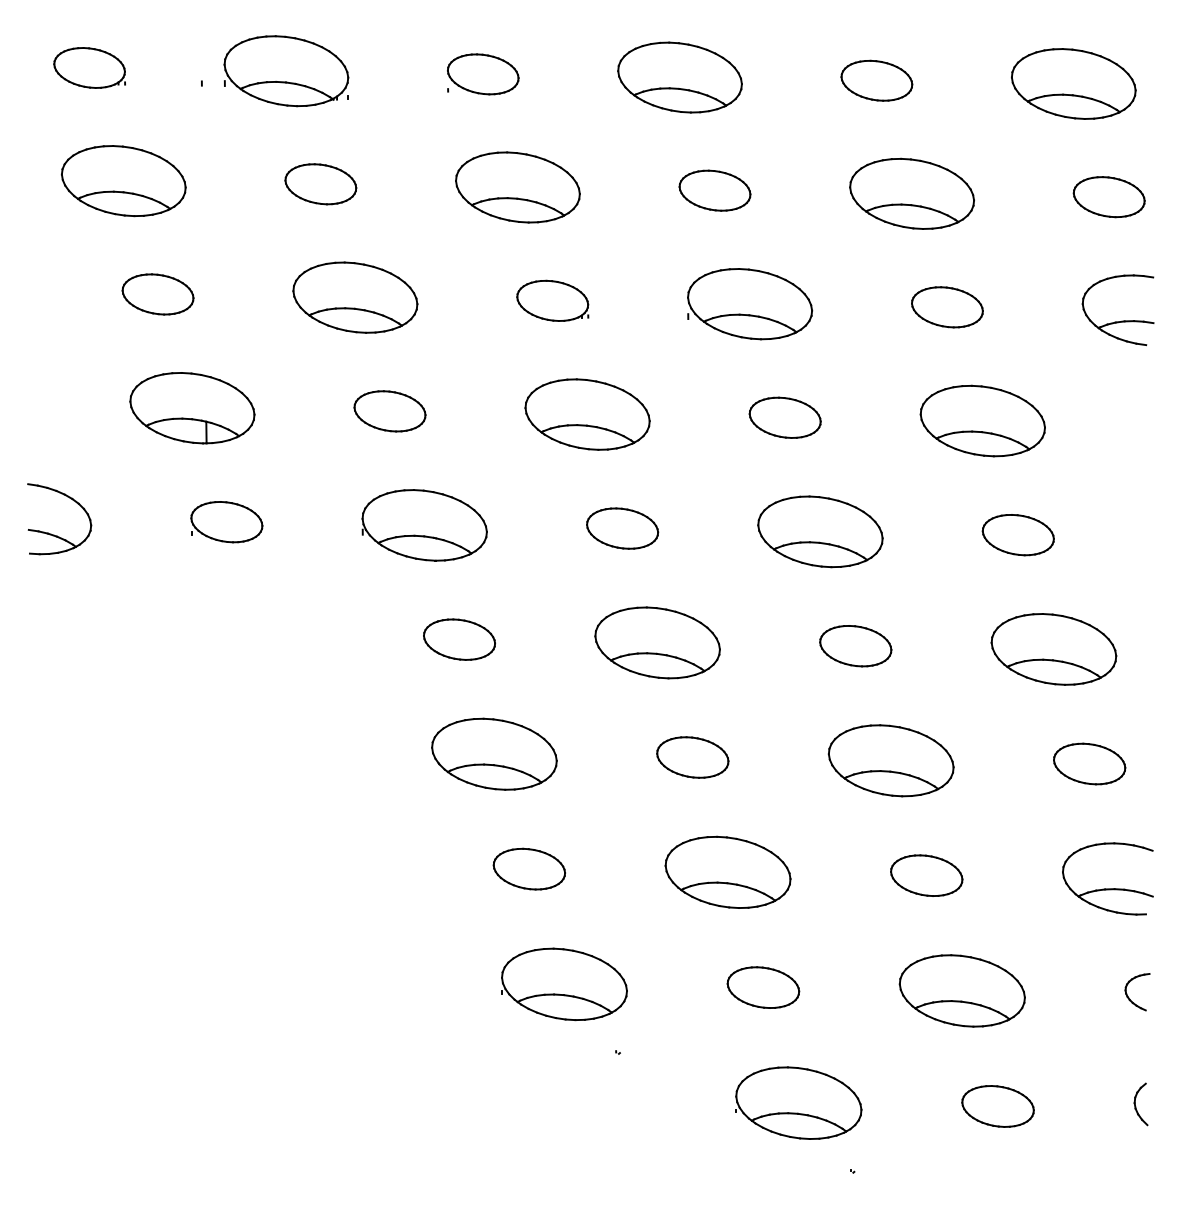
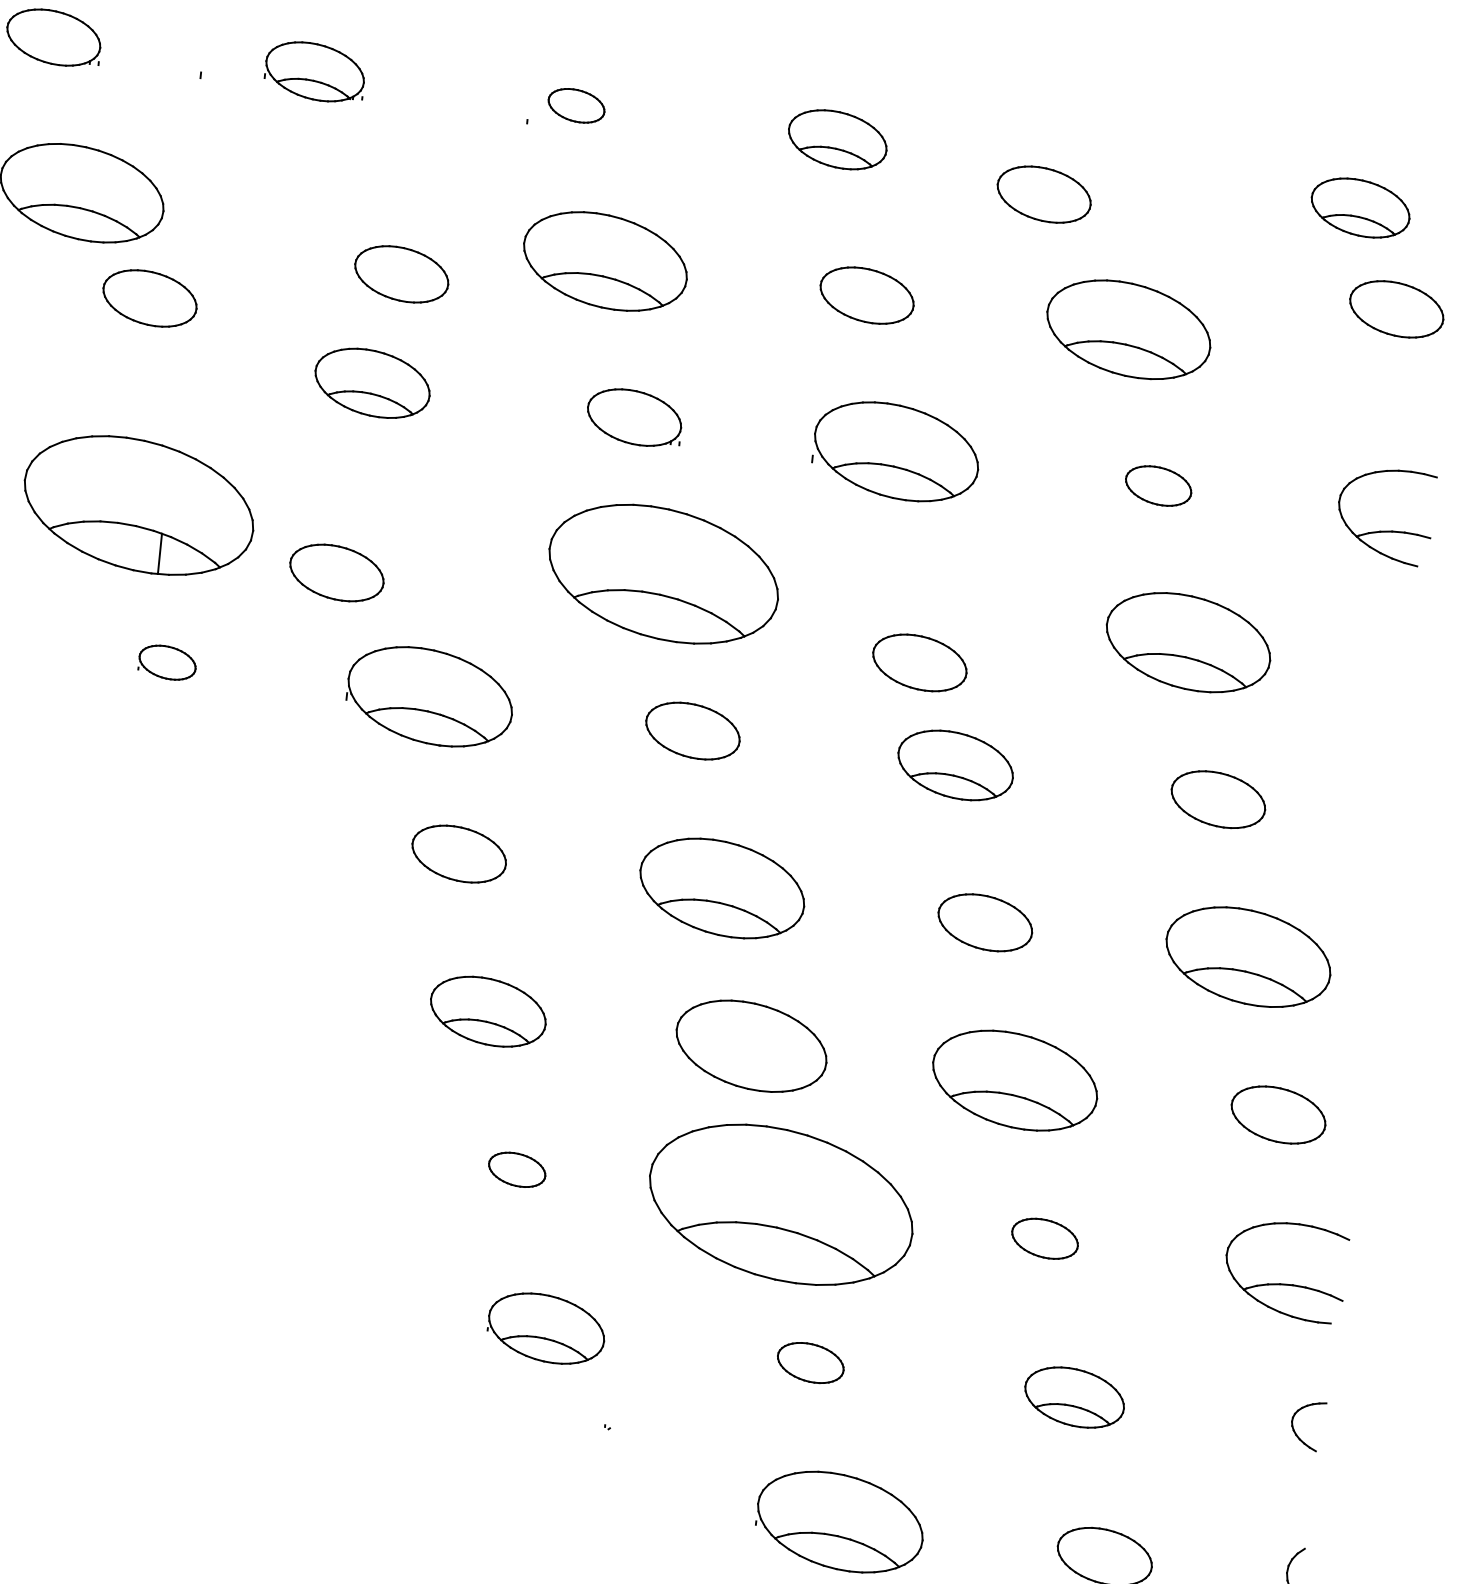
part: (286, 71) -> (315, 72), size x0.6
part: (483, 74) -> (576, 105), size x0.6
part: (679, 77) -> (837, 139), size x0.6
part: (876, 80) -> (1043, 194), moved
part: (1073, 83) -> (1360, 207), size x0.6
part: (320, 184) -> (401, 274), moved
part: (1108, 197) -> (1395, 309), moved
part: (157, 294) -> (149, 298), moved
part: (355, 297) -> (372, 383), size x0.7
part: (947, 307) -> (1158, 486), size x0.7
part: (192, 408) -> (139, 506), size x1.4
part: (389, 411) -> (336, 573), moved
part: (587, 414) -> (663, 573), size x1.4
part: (784, 417) -> (918, 662), moved
part: (226, 522) -> (167, 662), size x0.6
part: (820, 531) -> (955, 764), size x0.7
part: (494, 753) -> (488, 1010), size x0.7
part: (692, 757) -> (751, 1046), size x1.6
part: (528, 868) -> (516, 1168), size x0.6
part: (727, 871) -> (780, 1203), size x1.6
part: (926, 875) -> (1044, 1238), size x0.7
part: (564, 984) -> (546, 1328), size x0.7
part: (763, 987) -> (810, 1362), size x0.7
part: (961, 990) -> (1073, 1396), size x0.6

